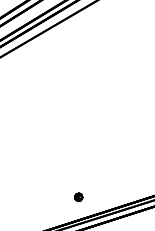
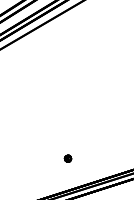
part: (78, 196) -> (67, 158), moved

